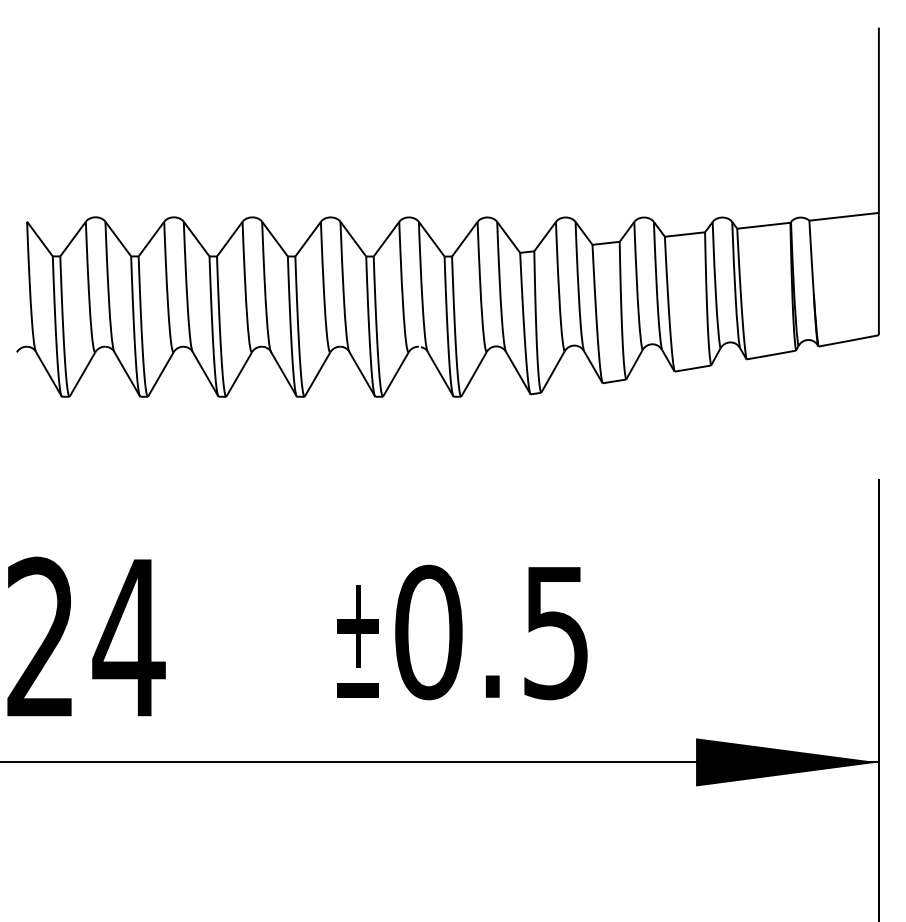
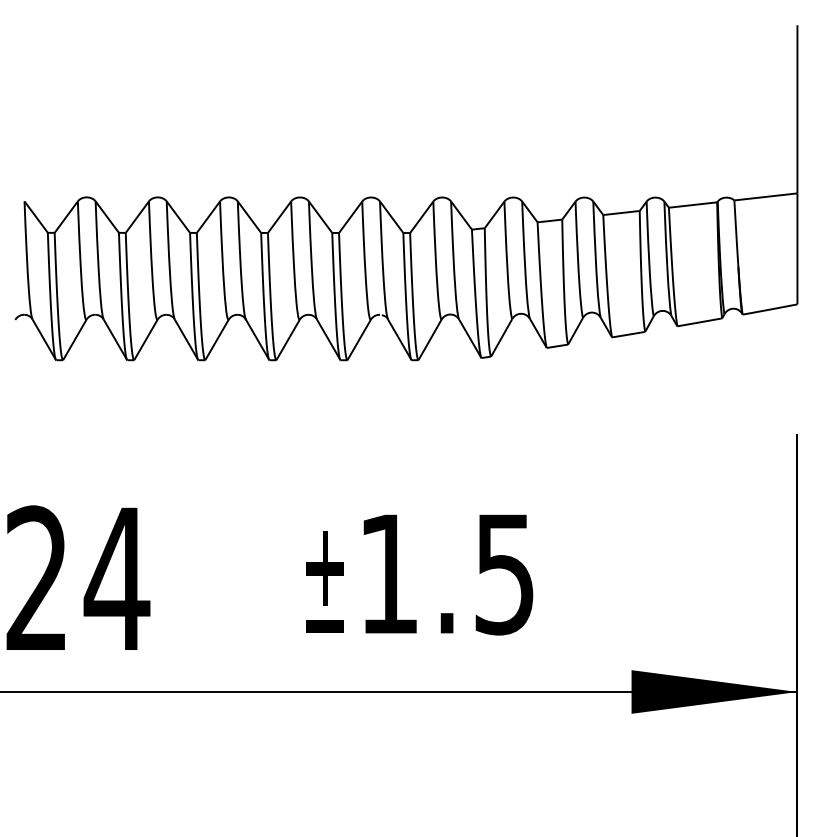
text: (428, 632) -> (388, 574), 0.5 -> 1.5

